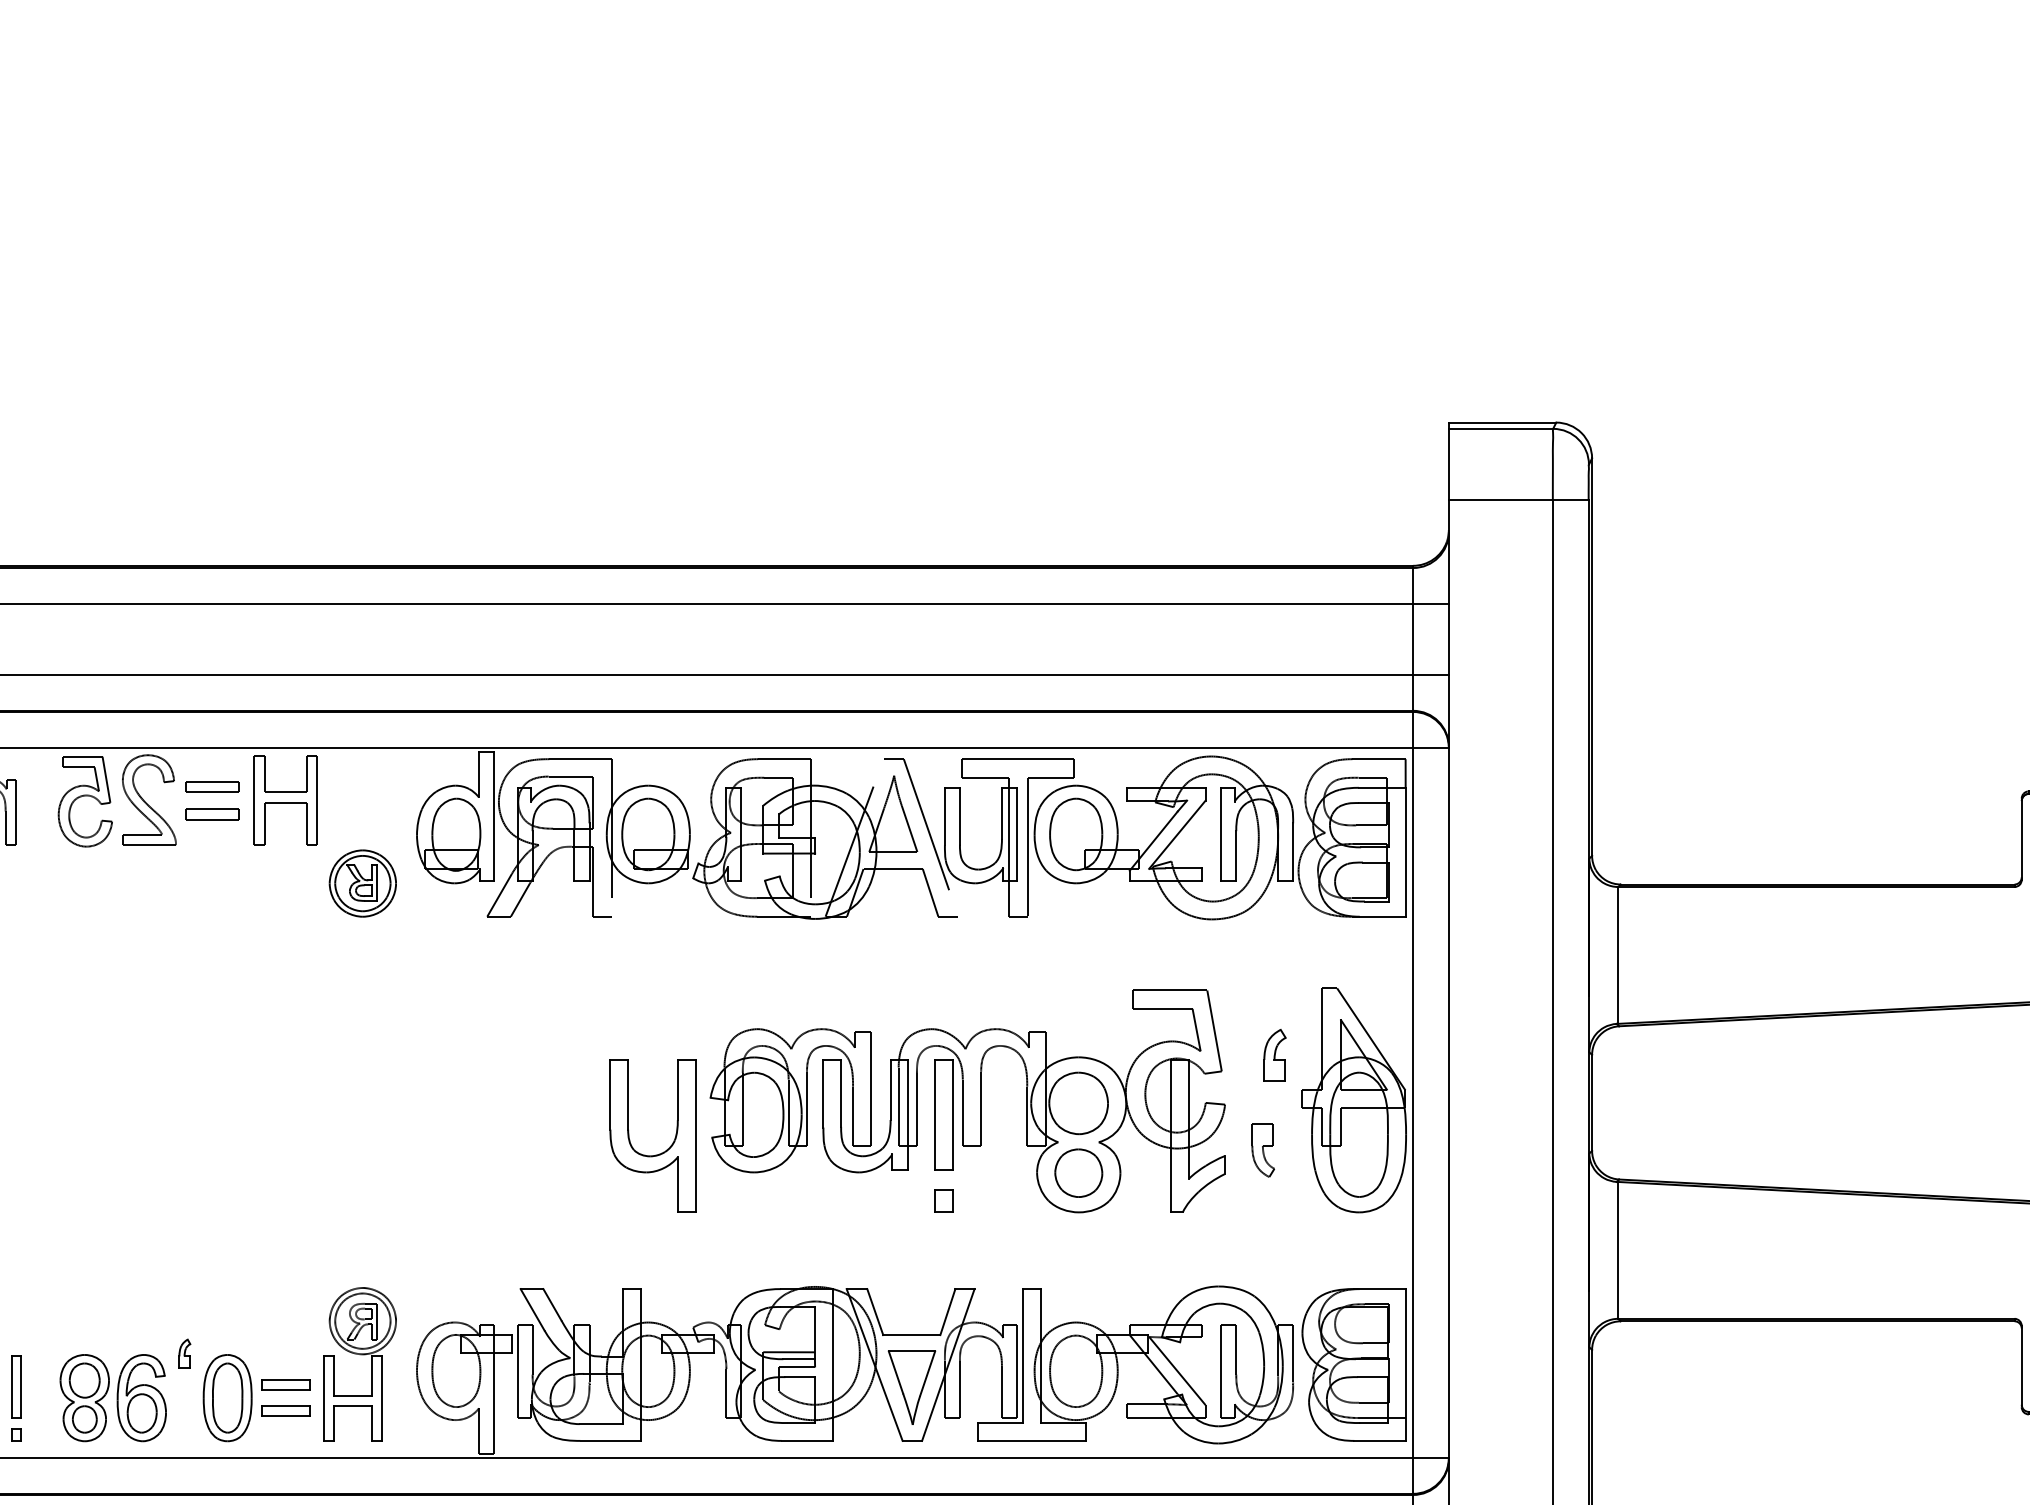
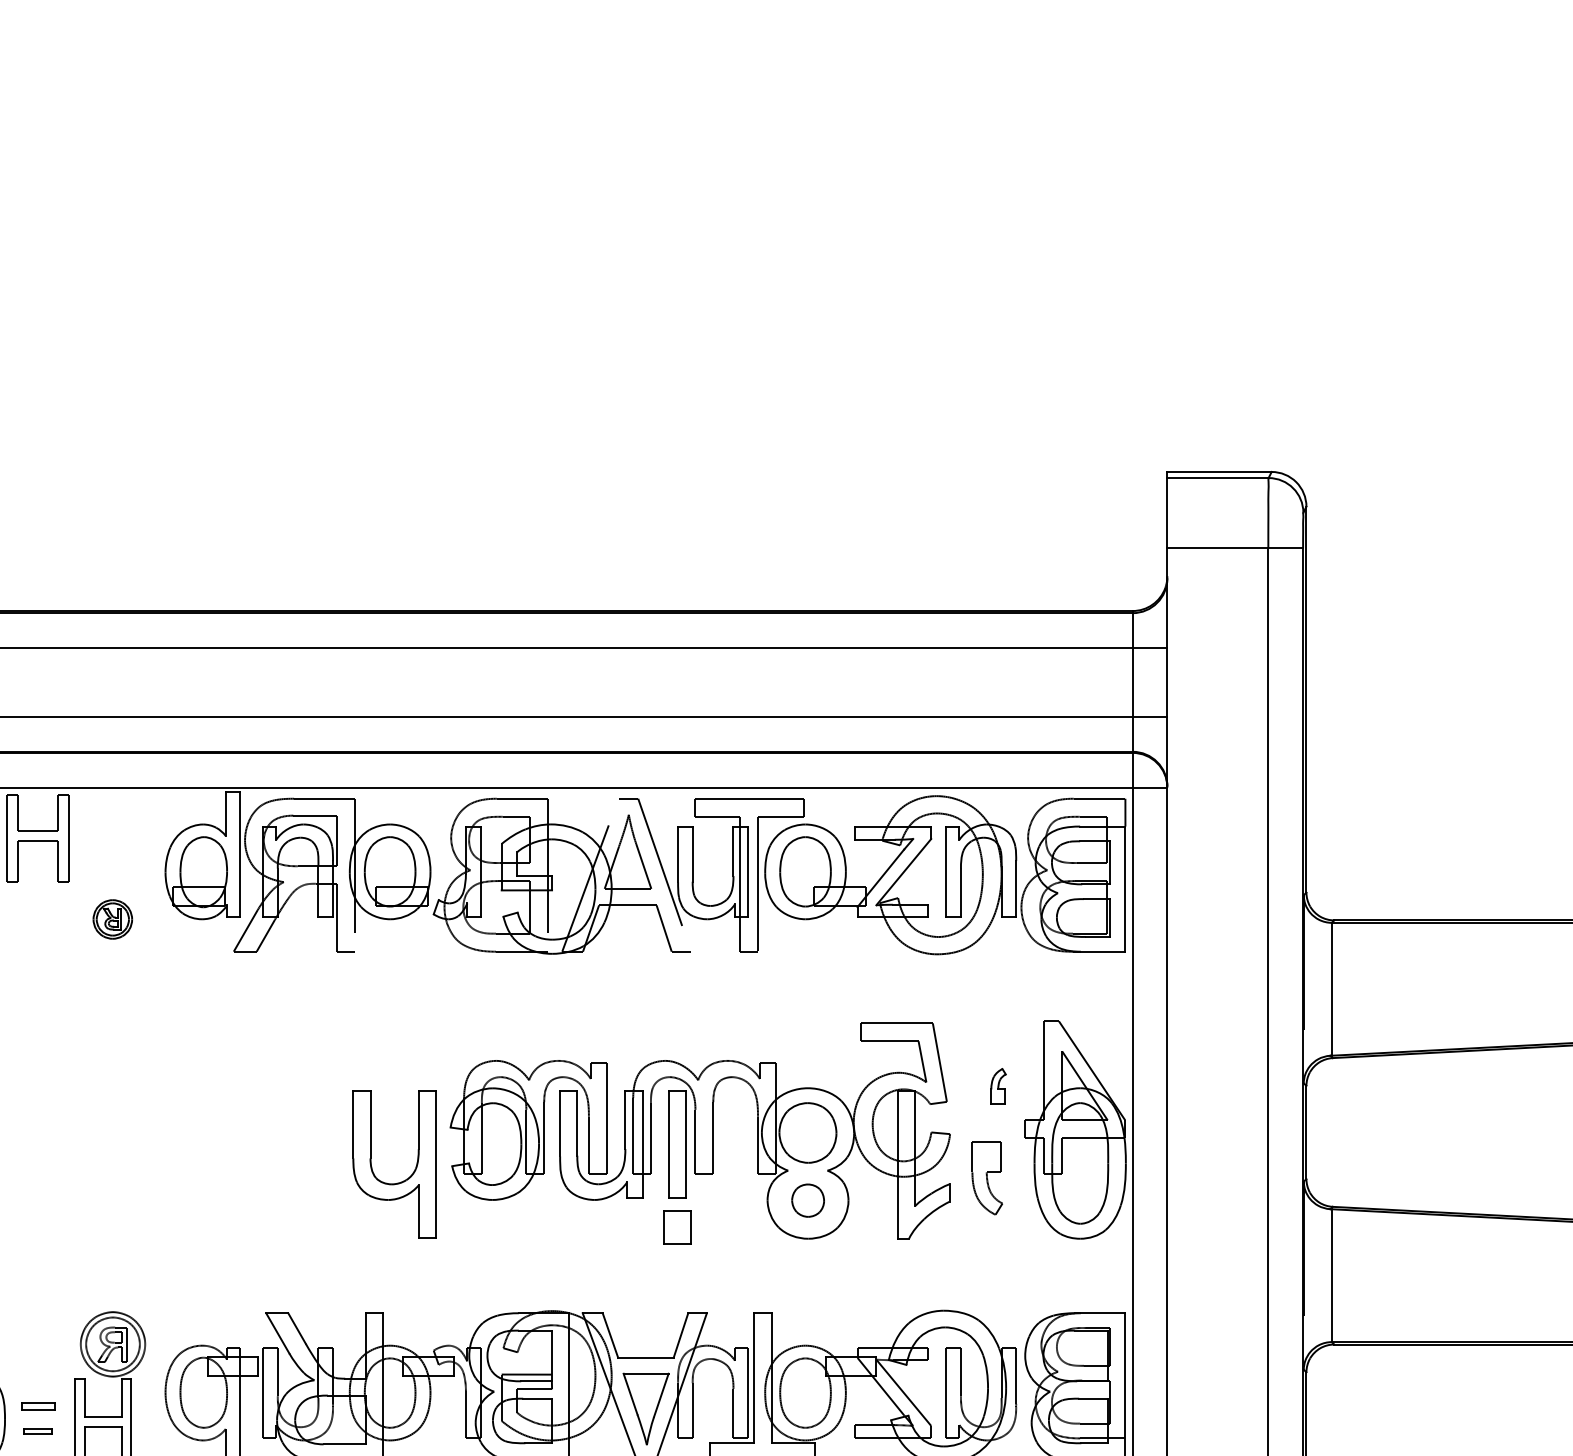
part: (362, 883) -> (112, 919), size x0.6
part: (1274, 1055) -> (998, 1086), size x0.7
part: (1262, 1150) -> (986, 1178), size x1.4
part: (1078, 1172) -> (807, 1200), size x0.7
part: (943, 1200) -> (676, 1227), size x1.6
part: (285, 1384) -> (37, 1405), size x0.7
part: (285, 1410) -> (37, 1431), size x0.6

